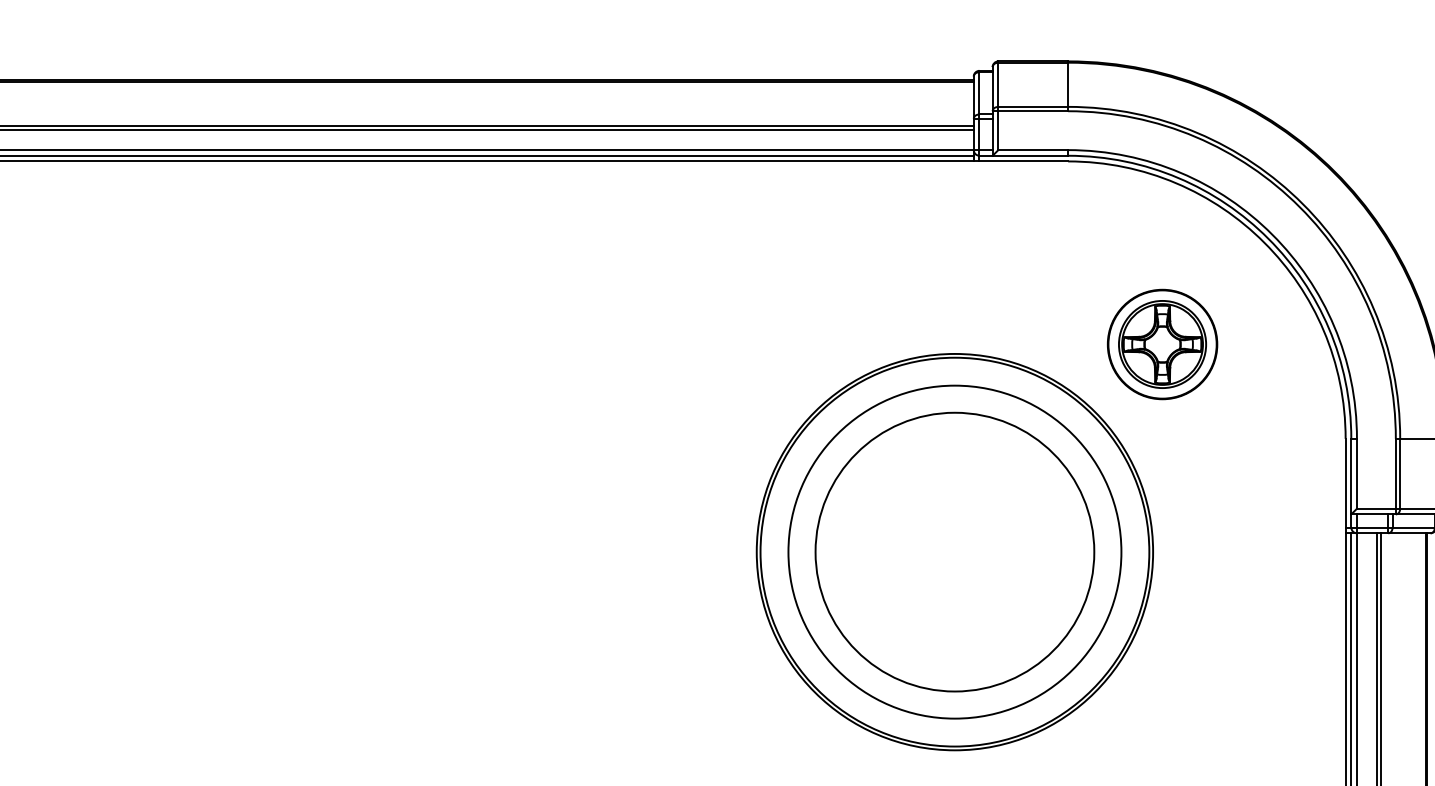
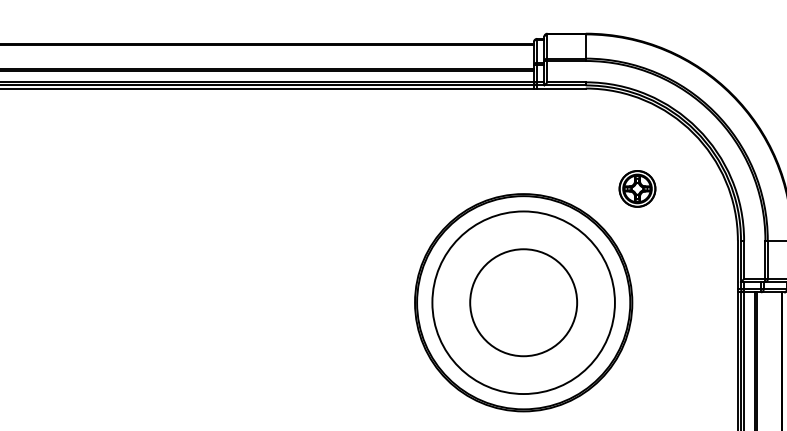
part: (1162, 343) -> (637, 188), size x0.6
circle: (954, 551) -> (523, 302), size x0.7

